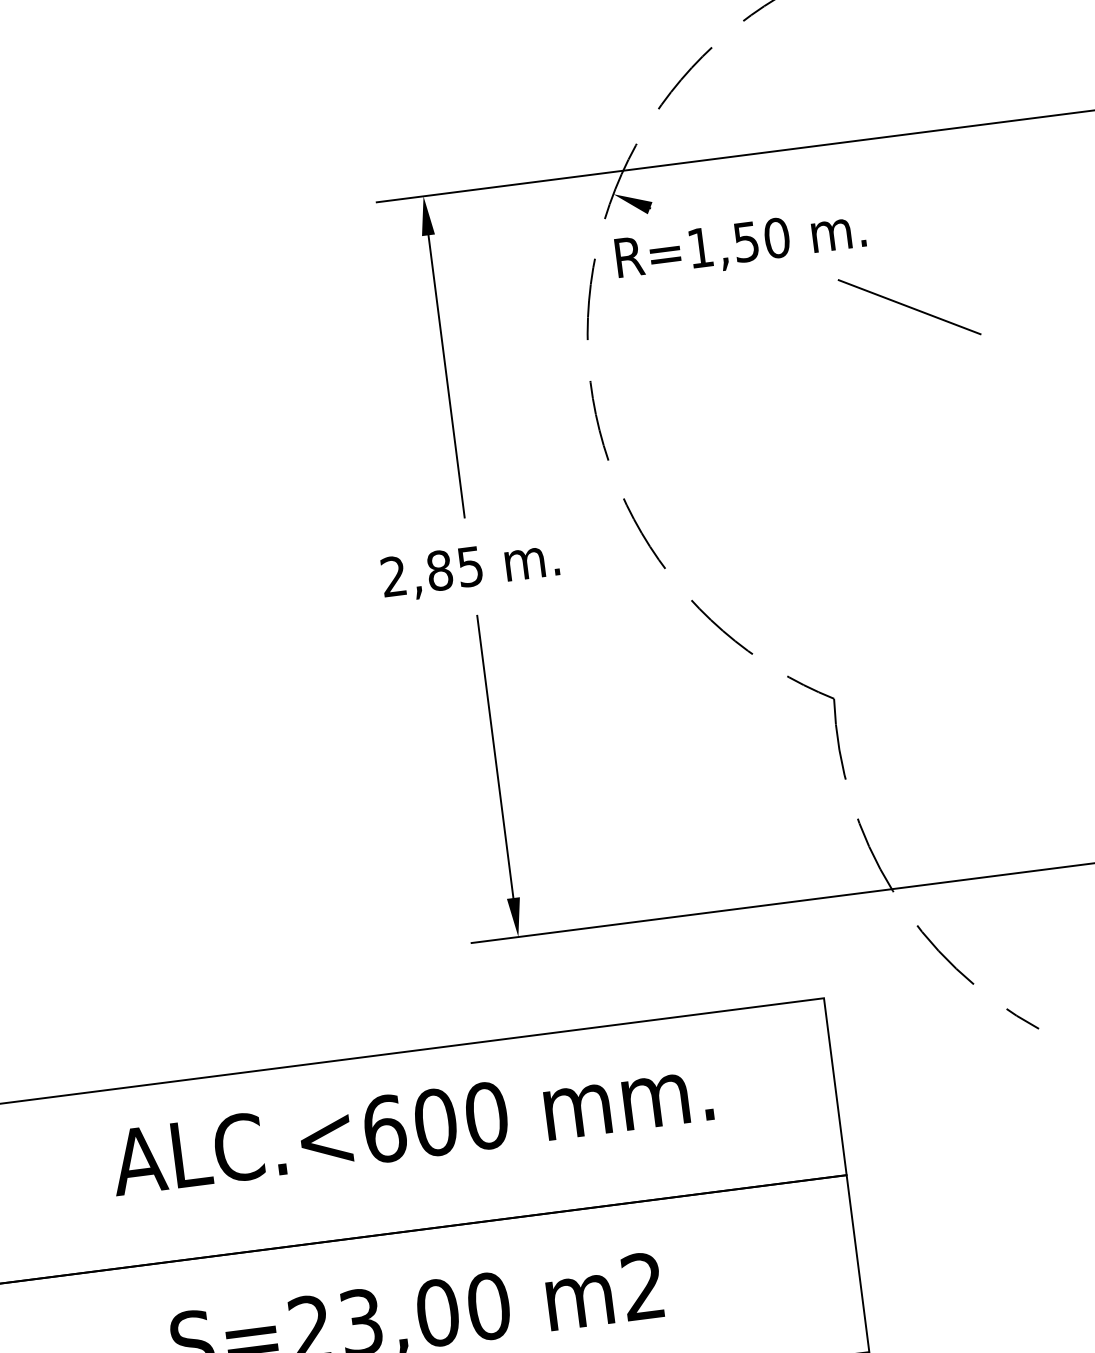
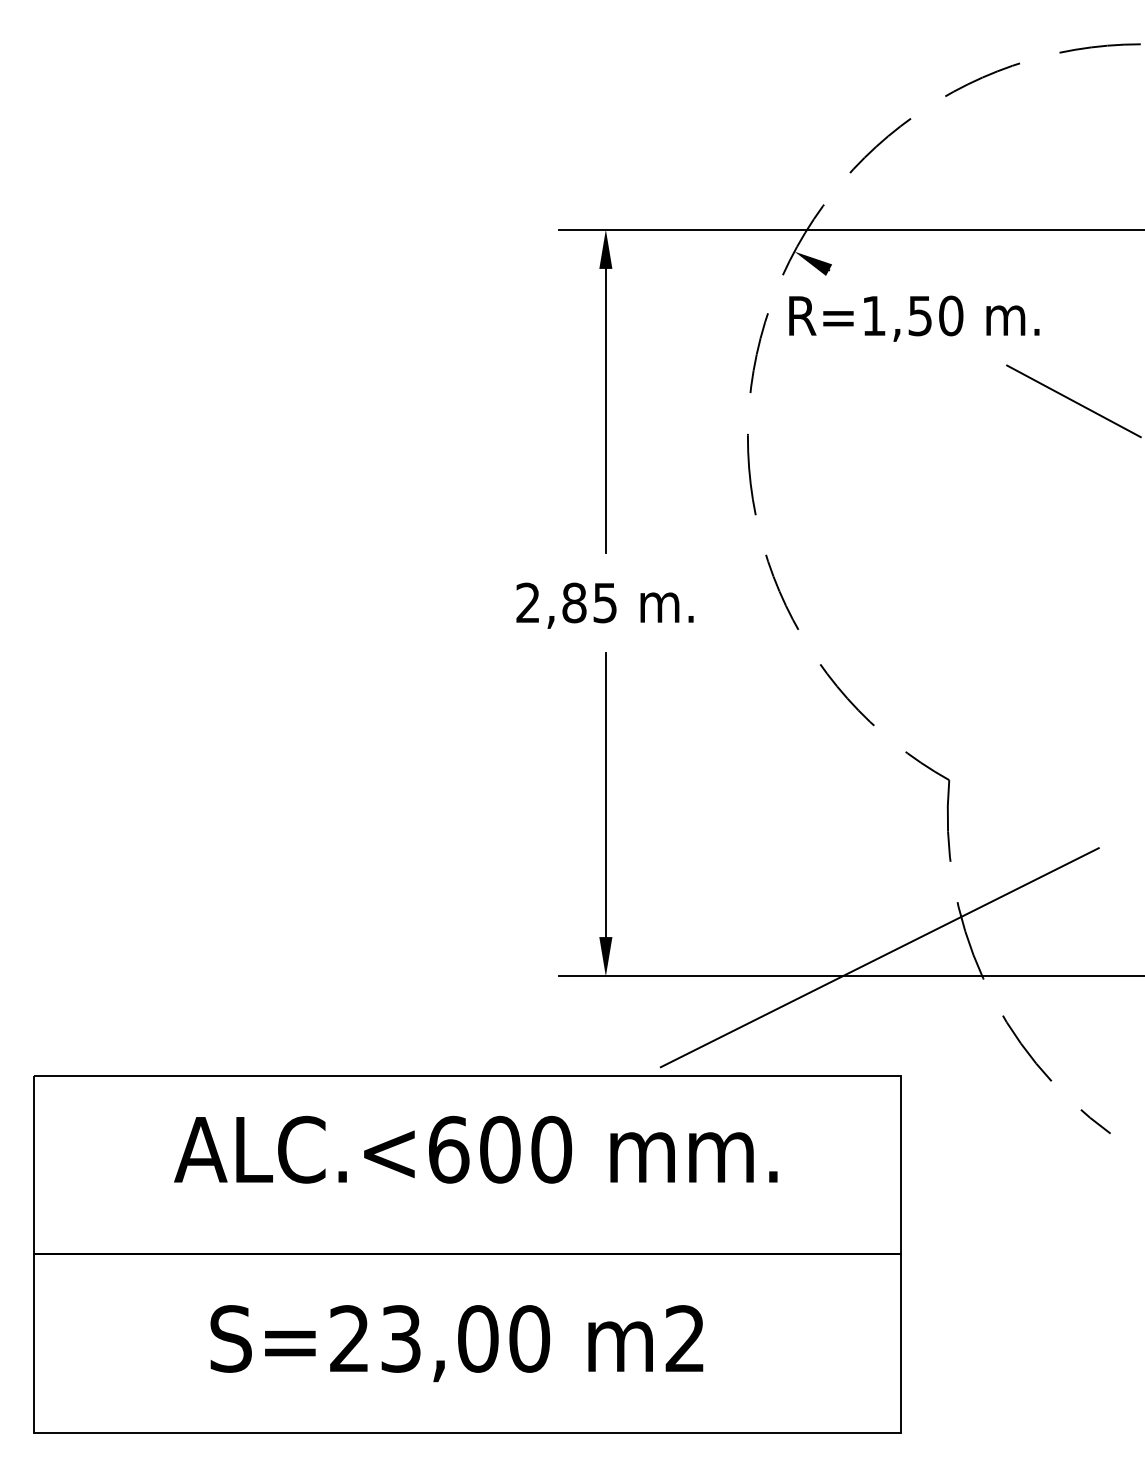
line: (787, 883) -> (879, 957), added

